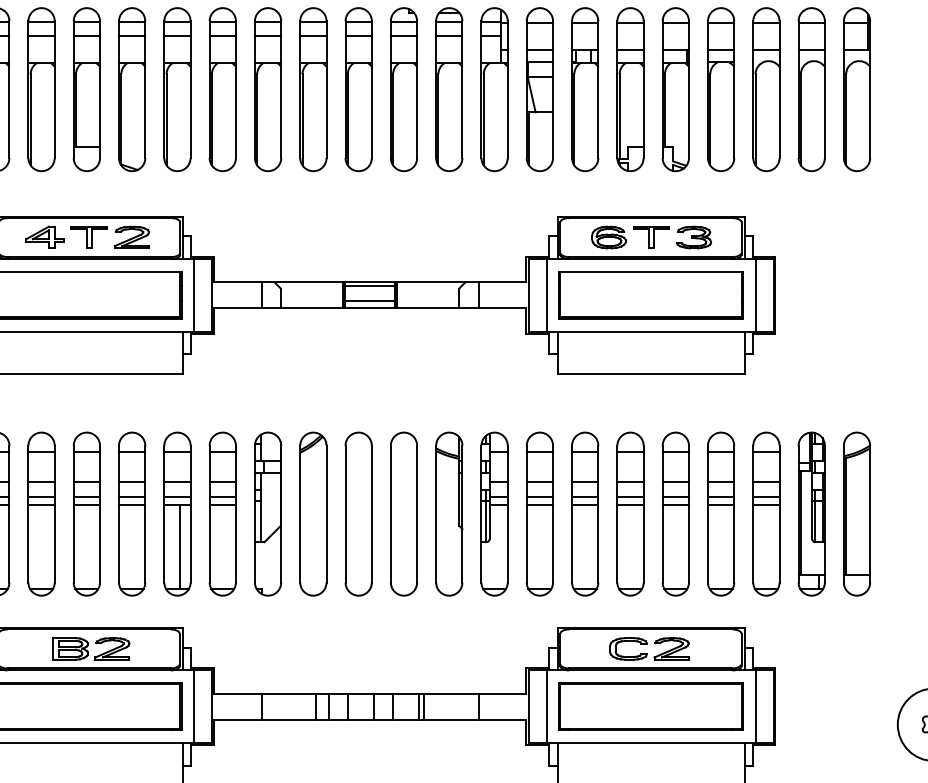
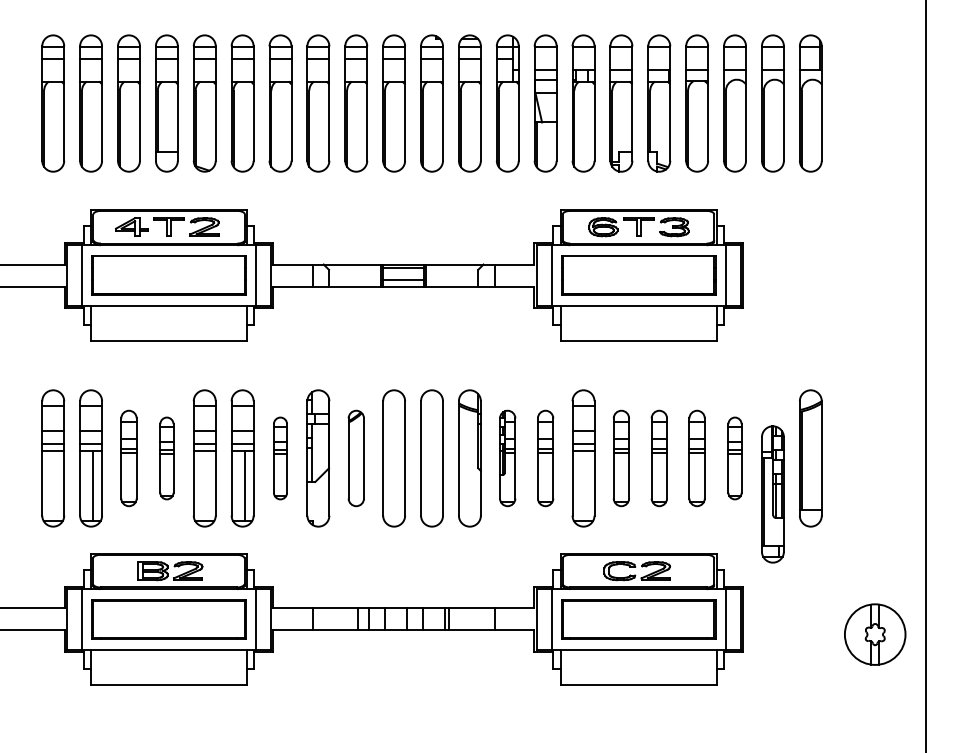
part: (40, 514) -> (128, 458), size x0.7
part: (86, 514) -> (166, 458), size x0.6
part: (222, 514) -> (280, 458), size x0.6
part: (313, 514) -> (356, 458), size x0.7
part: (494, 514) -> (507, 458), size x0.7
part: (539, 514) -> (545, 458), size x0.7
part: (630, 514) -> (621, 458), size x0.7
part: (676, 514) -> (659, 458), size x0.7
part: (720, 514) -> (696, 458), size x0.7
part: (765, 514) -> (734, 458), size x0.6
part: (811, 514) -> (772, 494), moved

